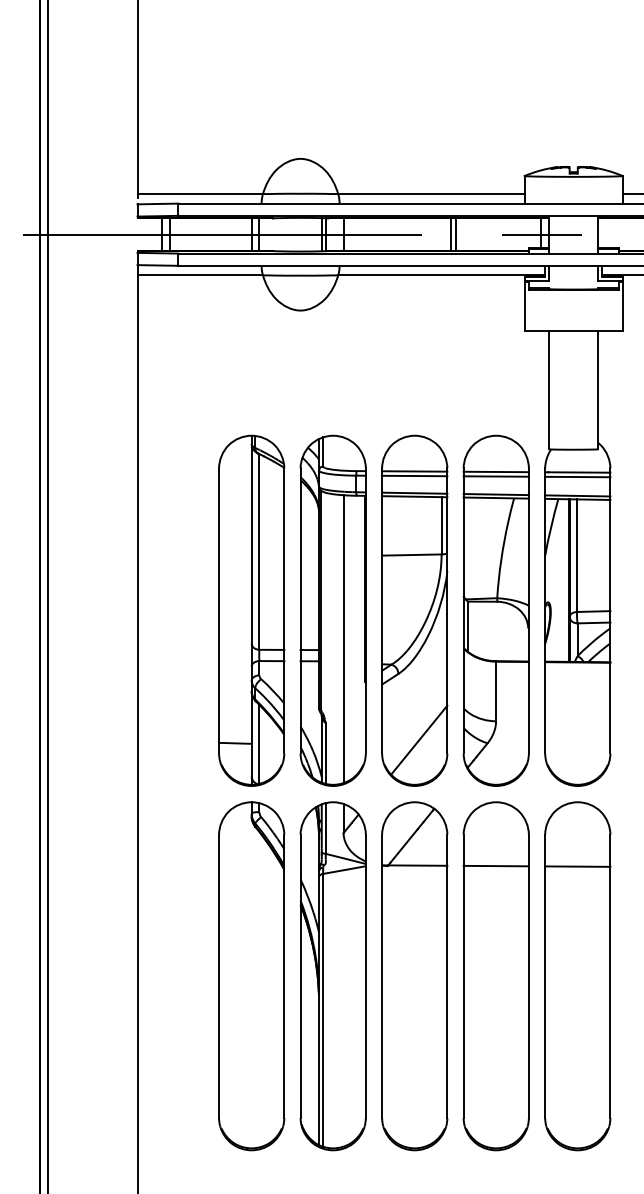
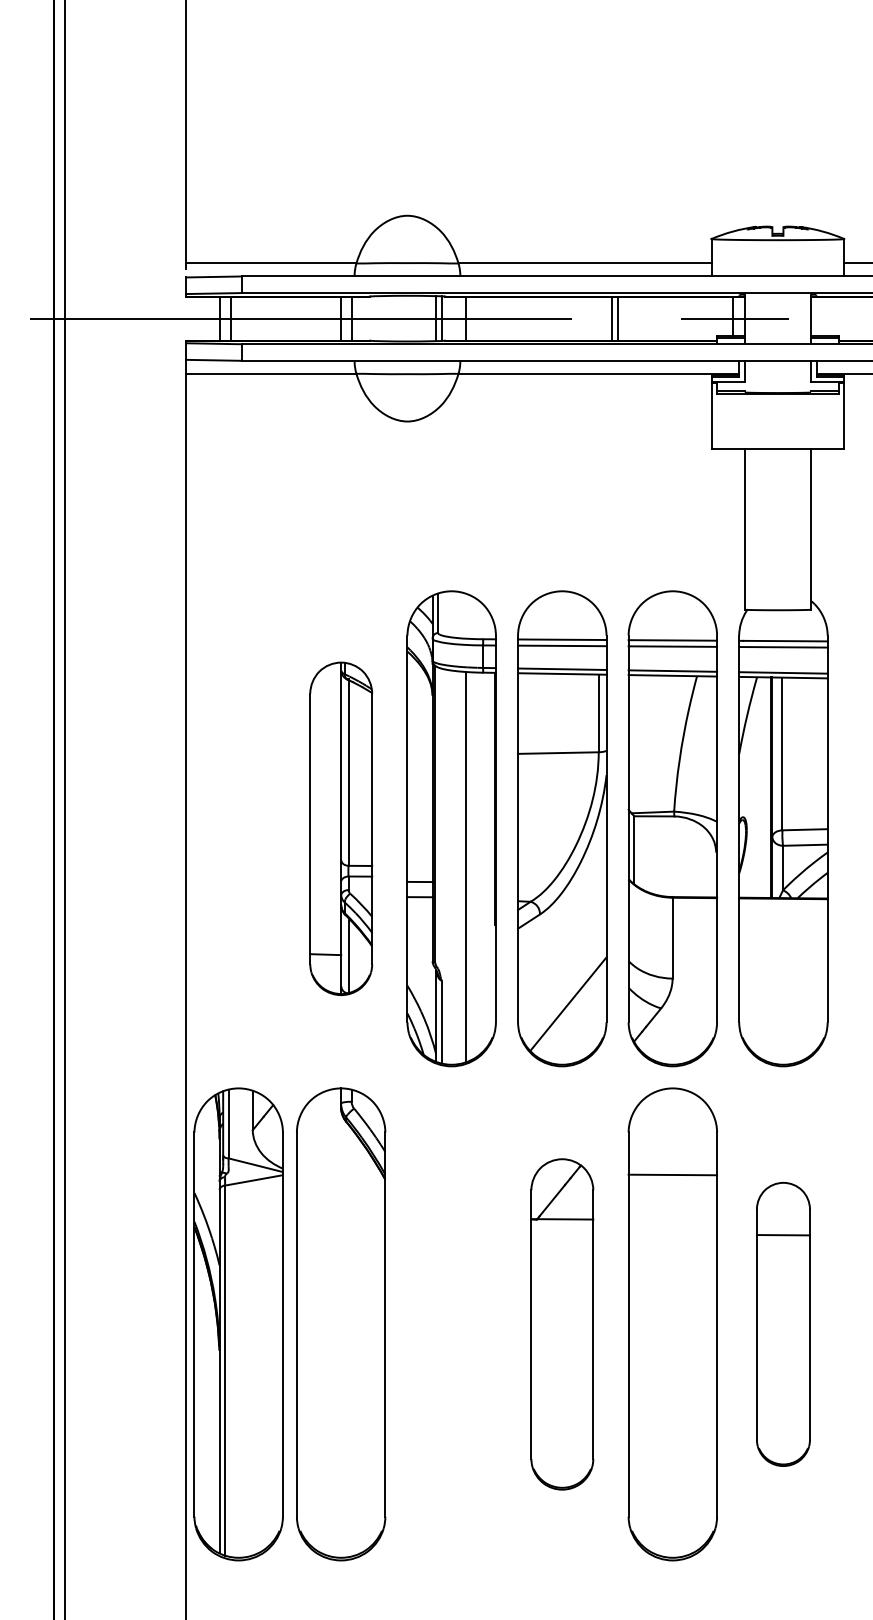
part: (251, 610) -> (341, 828), size x0.7
part: (333, 976) -> (238, 1324), moved
part: (414, 976) -> (562, 1324), size x0.7
part: (577, 976) -> (783, 1324), size x0.6

